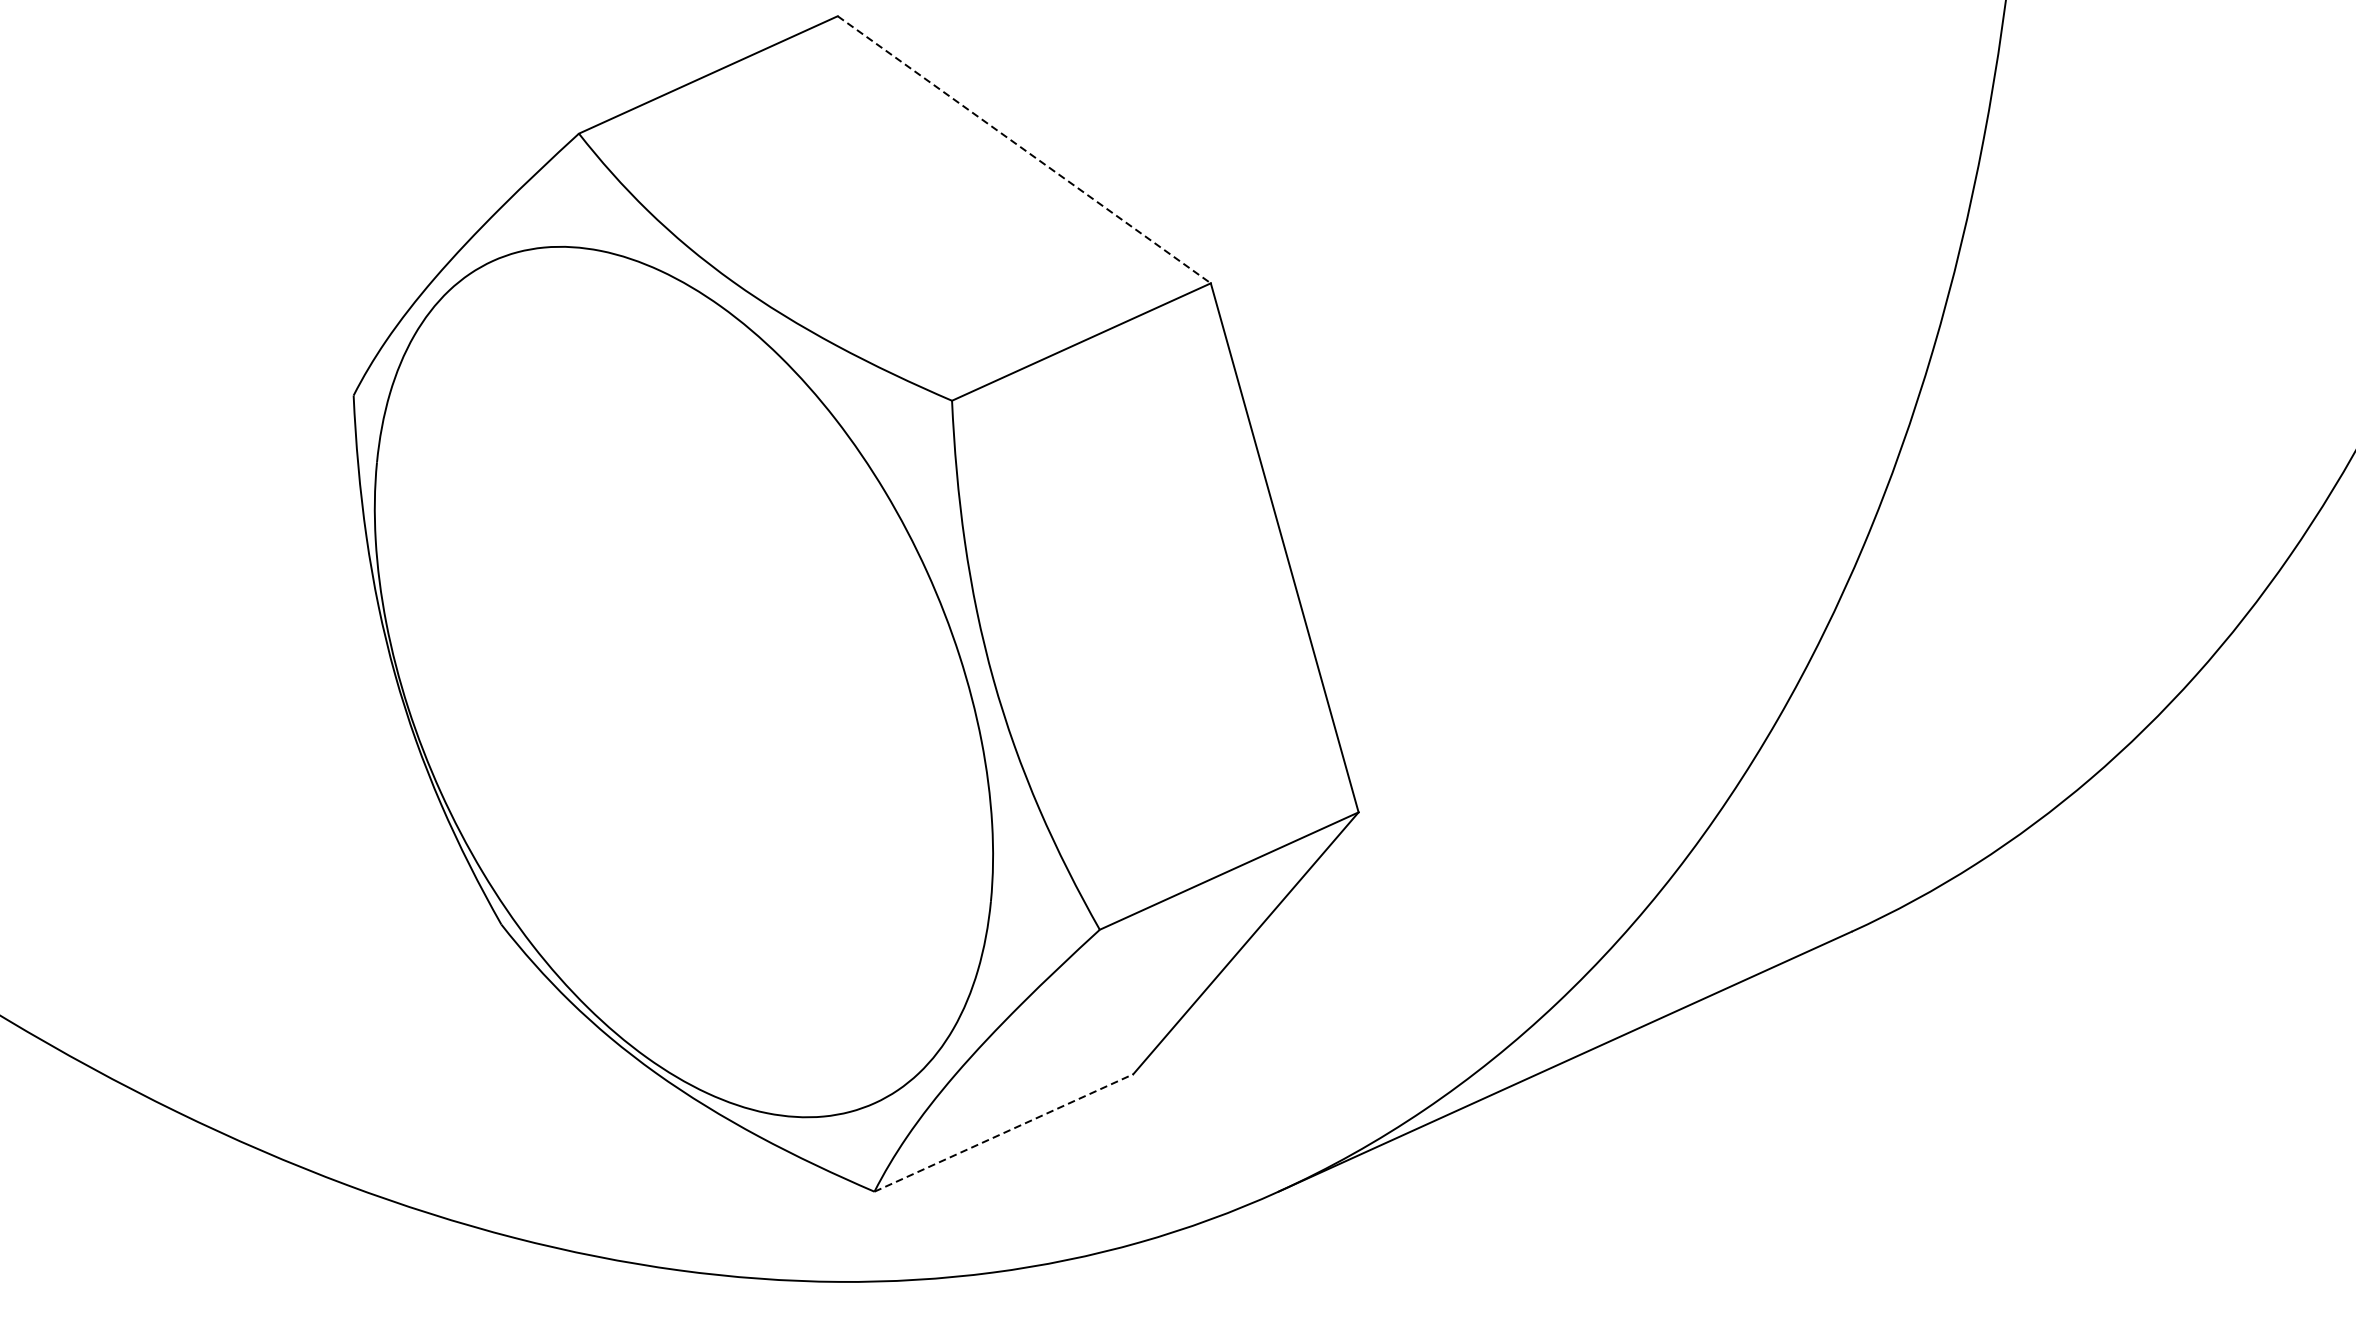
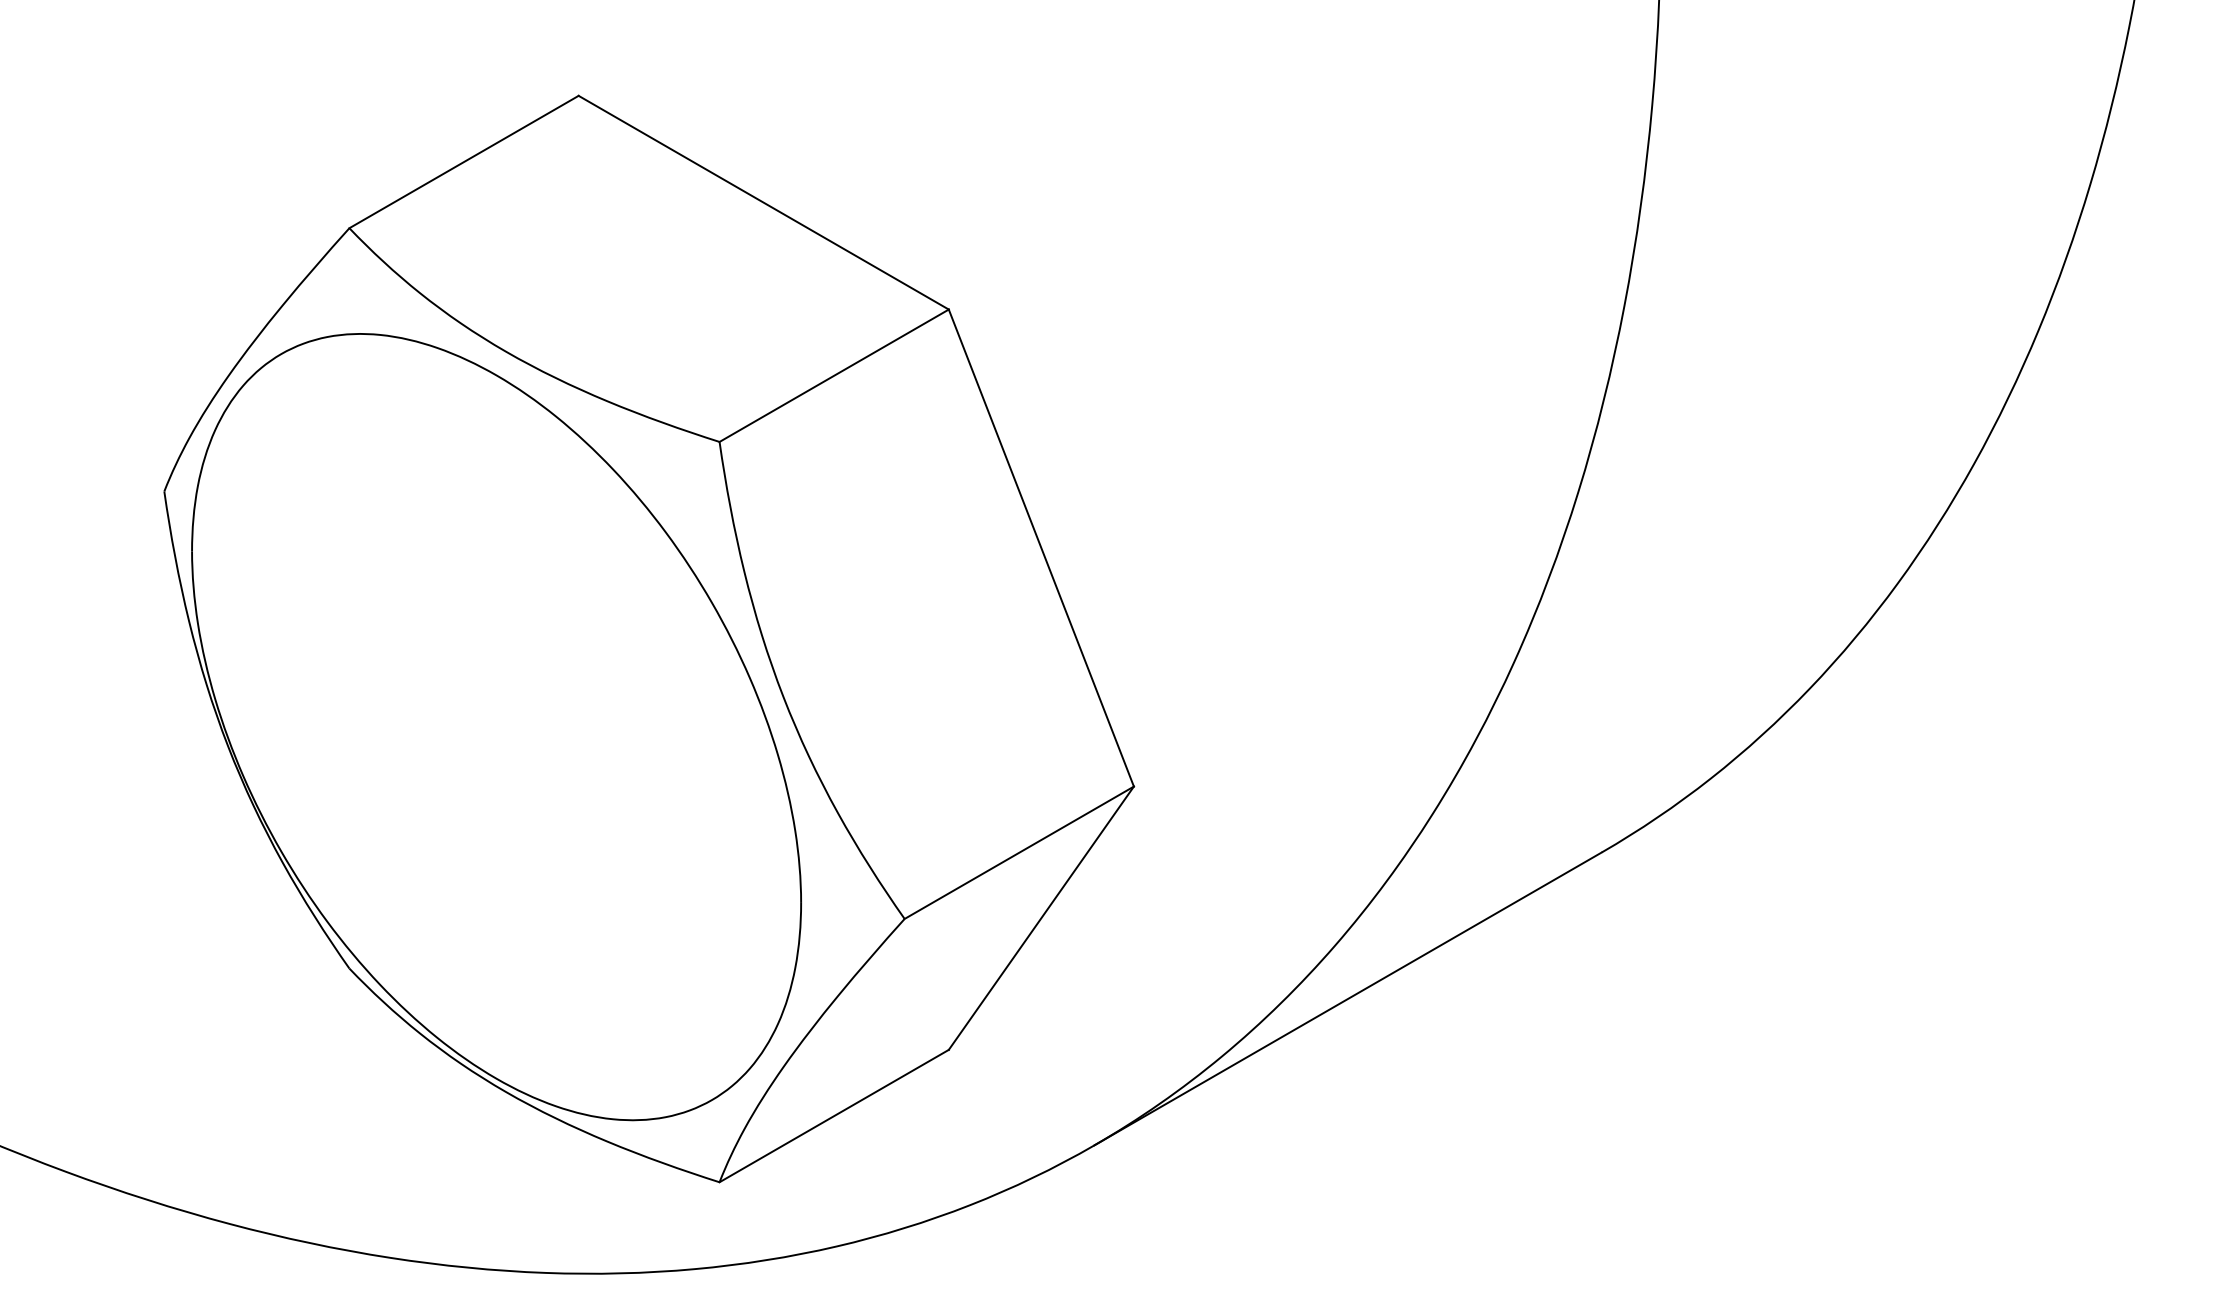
line: (1024, 149) -> (763, 202), dashed -> solid
line: (1004, 1132) -> (834, 1115), dashed -> solid

